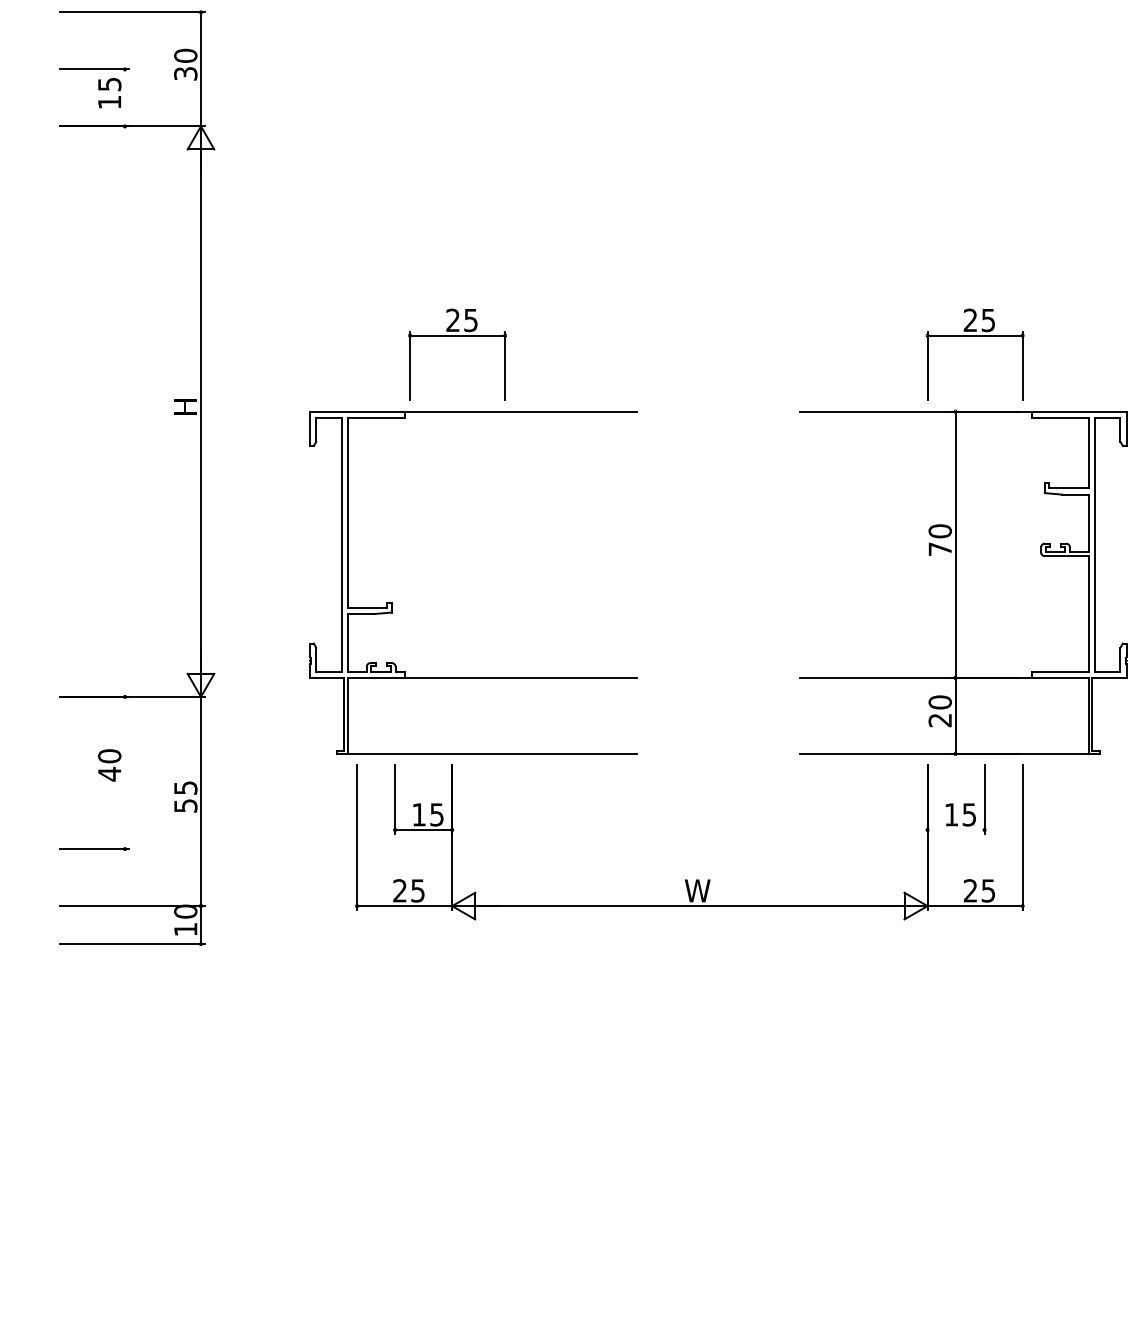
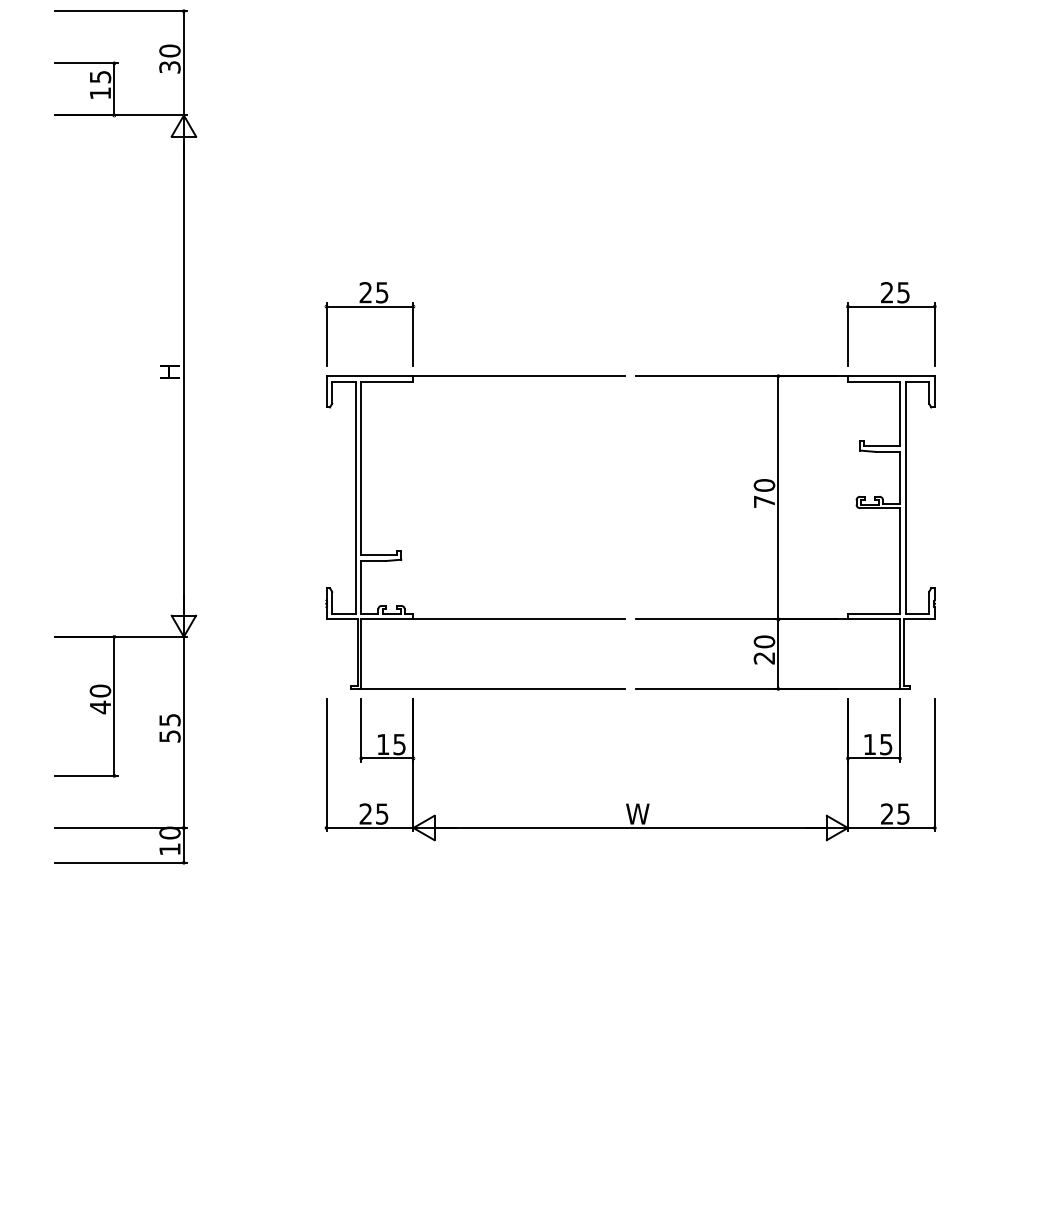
line: (124, 97) -> (113, 89), added
part: (457, 336) -> (369, 307), moved
part: (963, 582) -> (785, 532), moved
part: (392, 602) -> (401, 550), moved
line: (124, 772) -> (113, 705), added
line: (955, 830) -> (873, 758), added

